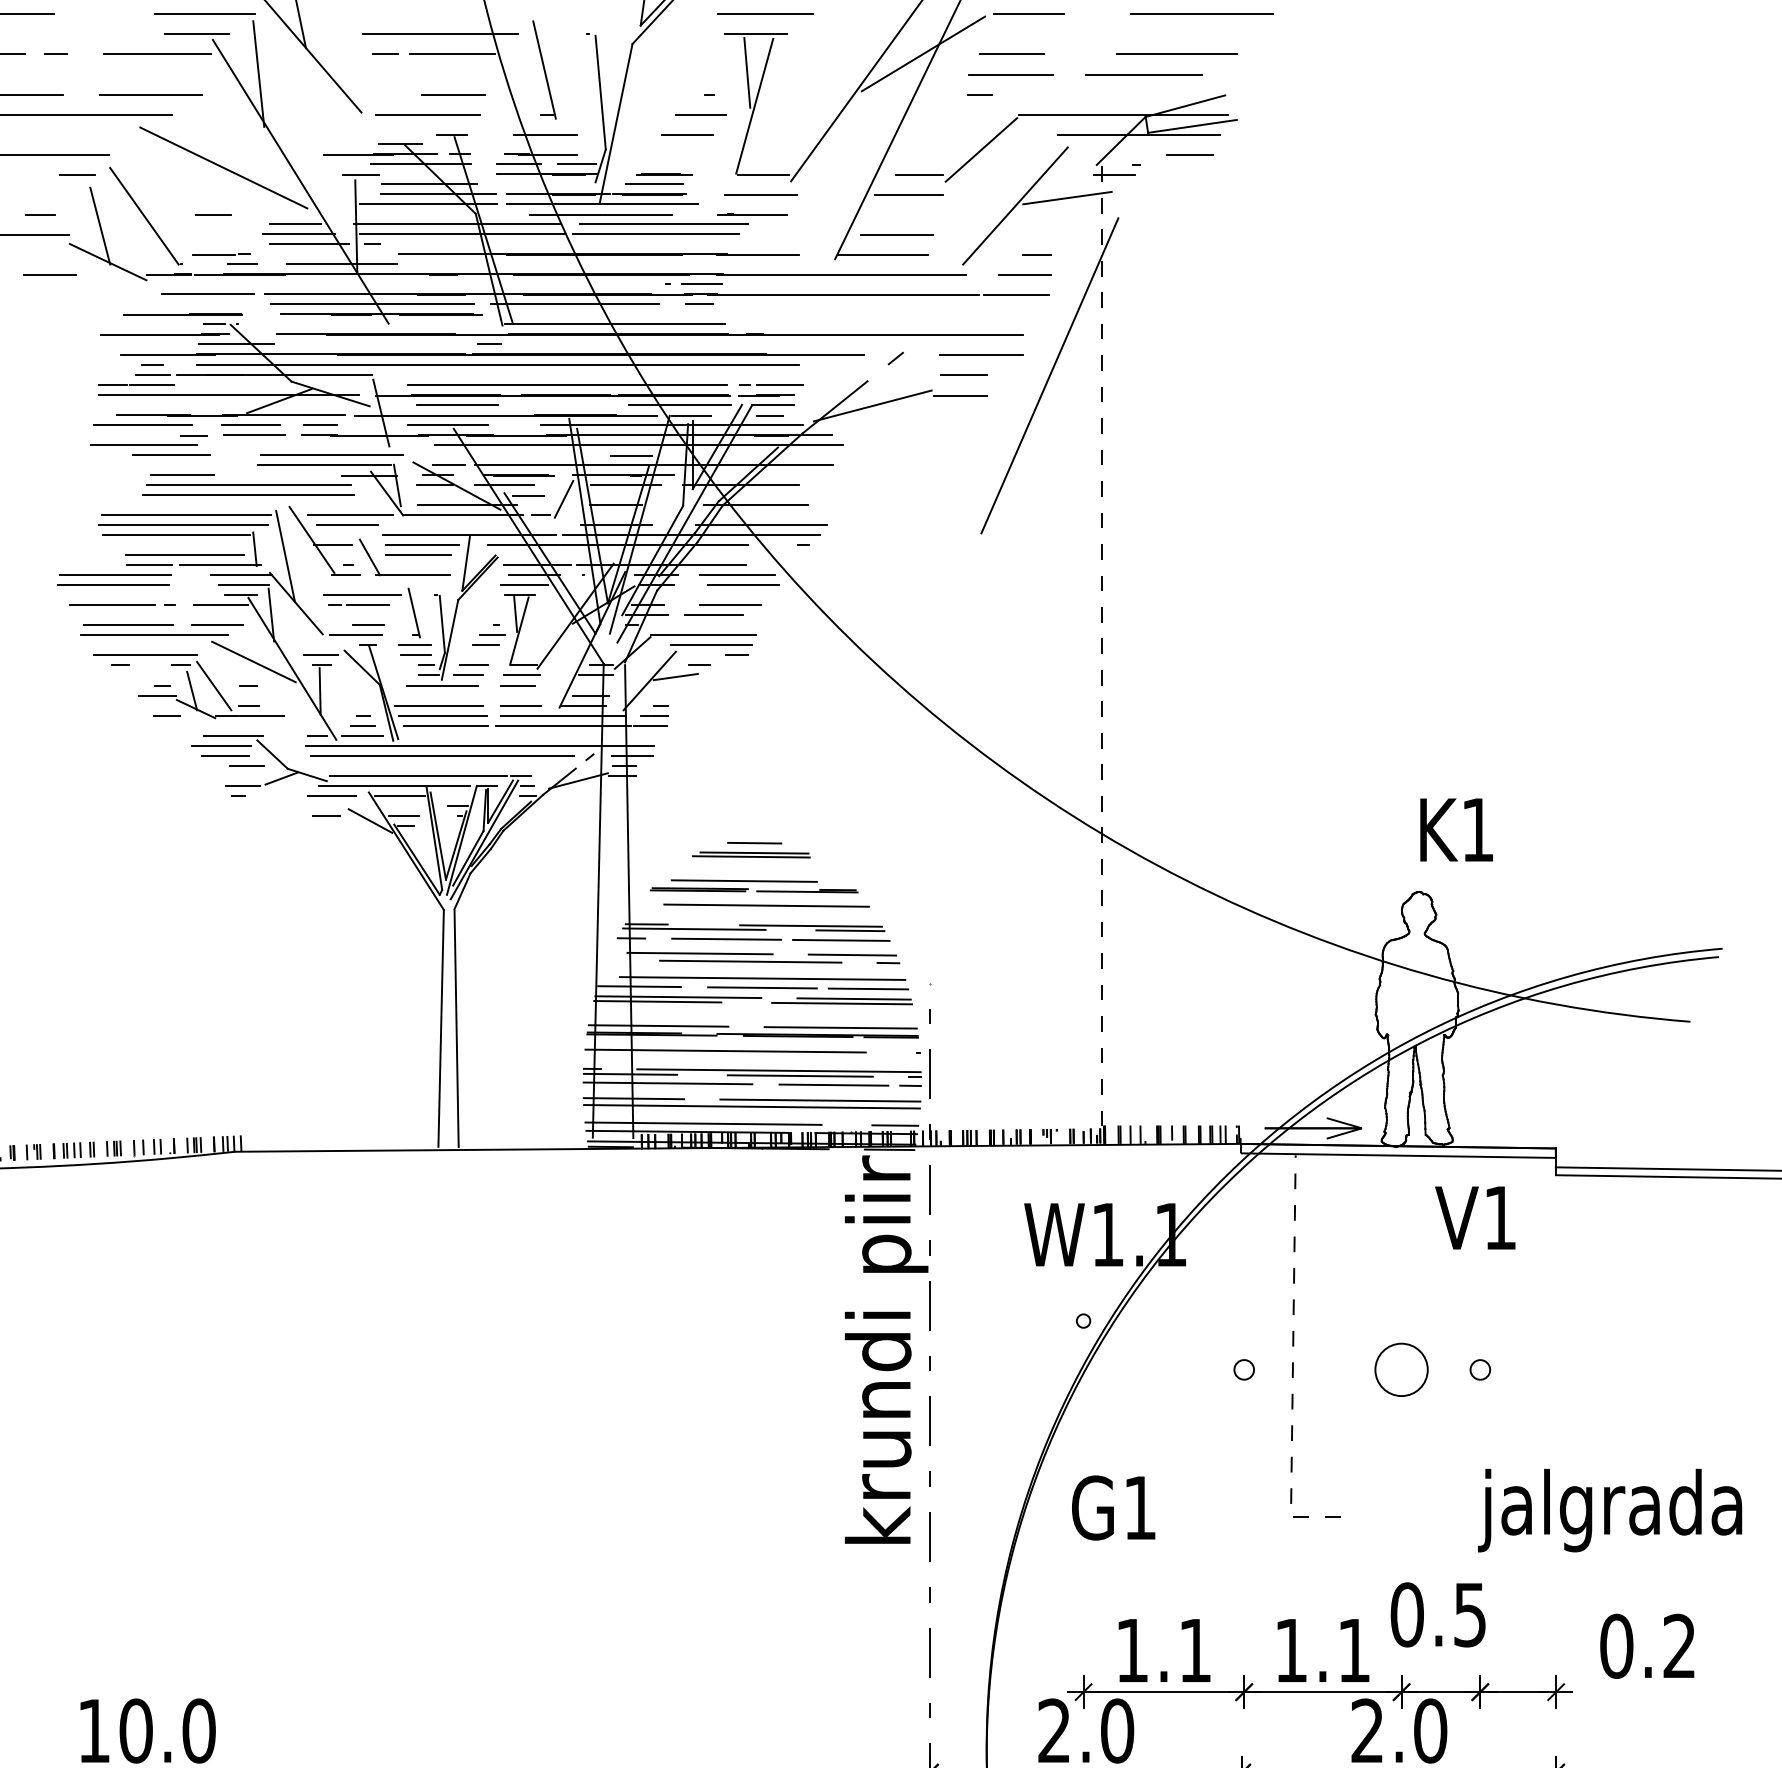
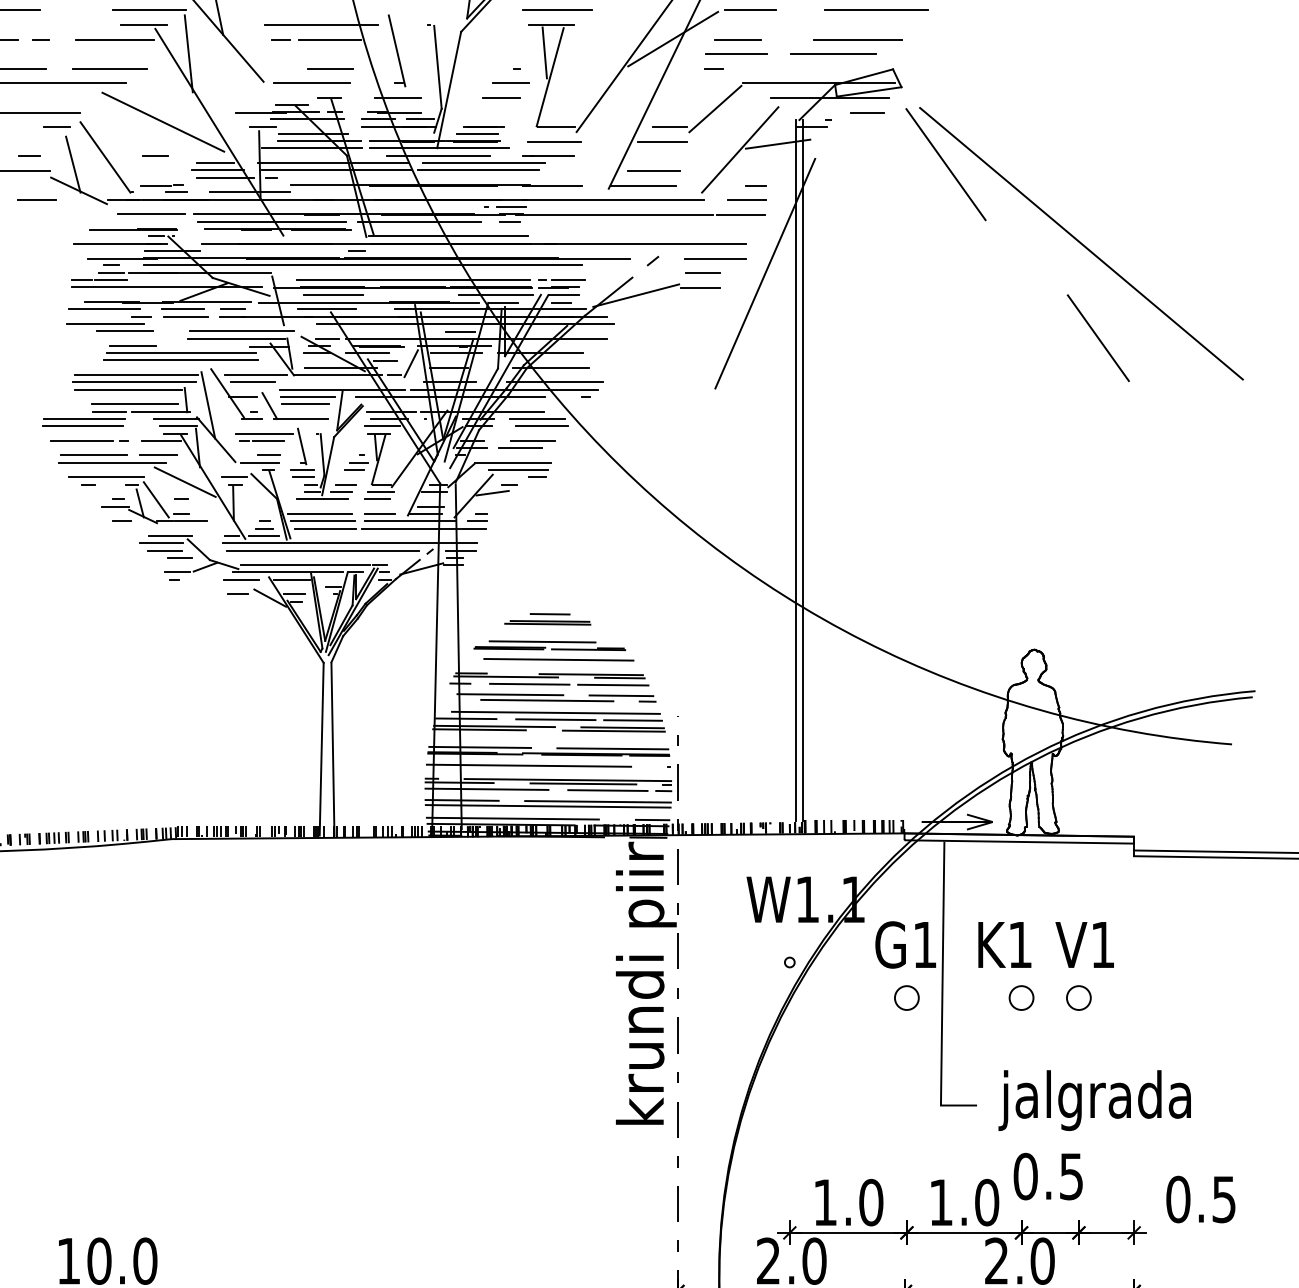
line: (1230, 107) -> (896, 78), added
line: (1297, 226) -> (945, 164), added
line: (1483, 334) -> (1081, 243), added
line: (1506, 464) -> (1098, 338), added
line: (1092, 645) -> (796, 470), added
line: (1101, 645) -> (802, 470), dashed -> solid
text: (1456, 829) -> (1004, 944), moved
hatch: (472, 1141) -> (344, 831), added
text: (1475, 1217) -> (1084, 944), moved
line: (1293, 1361) -> (942, 991), dashed -> solid
circle: (1243, 1369) -> (906, 997), size x1.67
circle: (1401, 1369) -> (1021, 997), size x0.62
circle: (1480, 1369) -> (1079, 997), size x1.67
text: (1113, 1507) -> (905, 944), moved
text: (1610, 1510) -> (1095, 1100), moved
text: (1678, 1645) -> (1223, 1198), 0.2 -> 0.5
text: (1194, 1650) -> (870, 1202), 1.1 -> 1.0
text: (1353, 1650) -> (986, 1202), 1.1 -> 1.0

